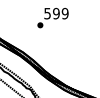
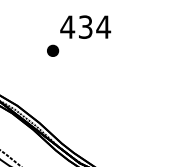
text: (56, 13) -> (85, 26), 599 -> 434

